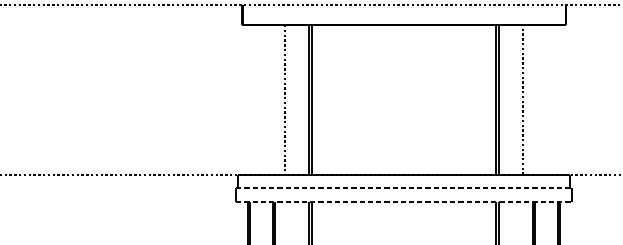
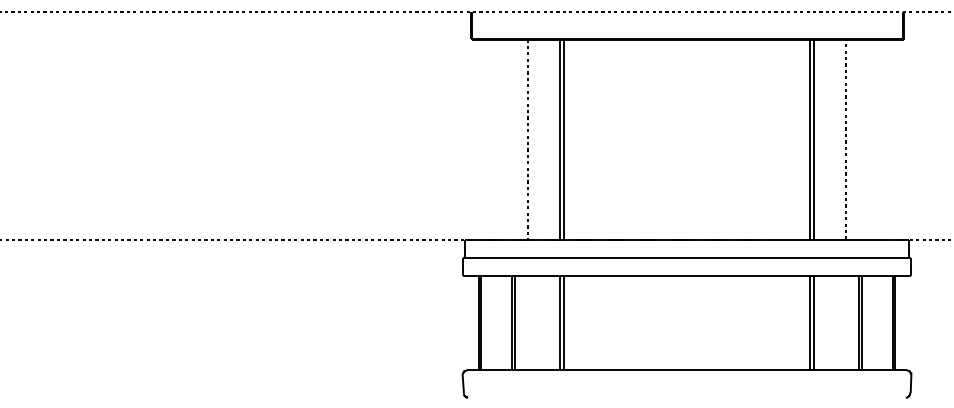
line: (404, 188) -> (687, 257), dashed -> solid
line: (404, 201) -> (687, 275), dashed -> solid

